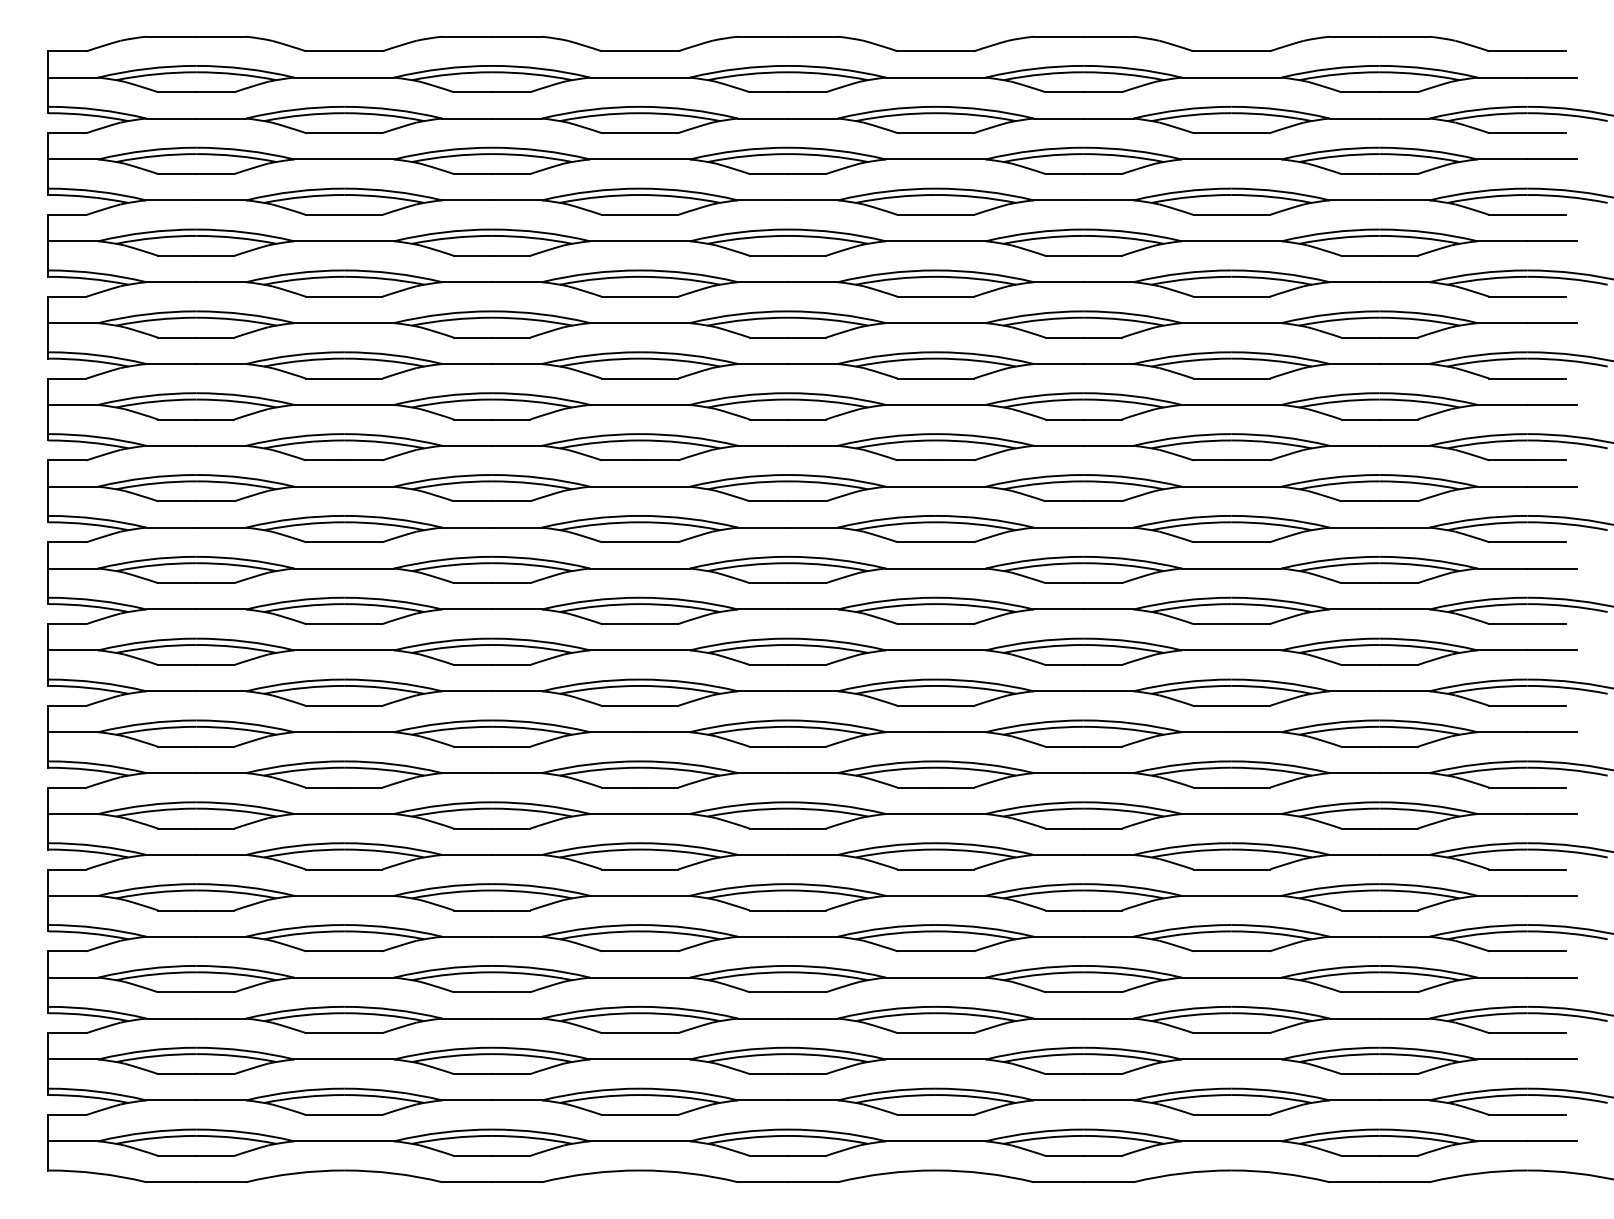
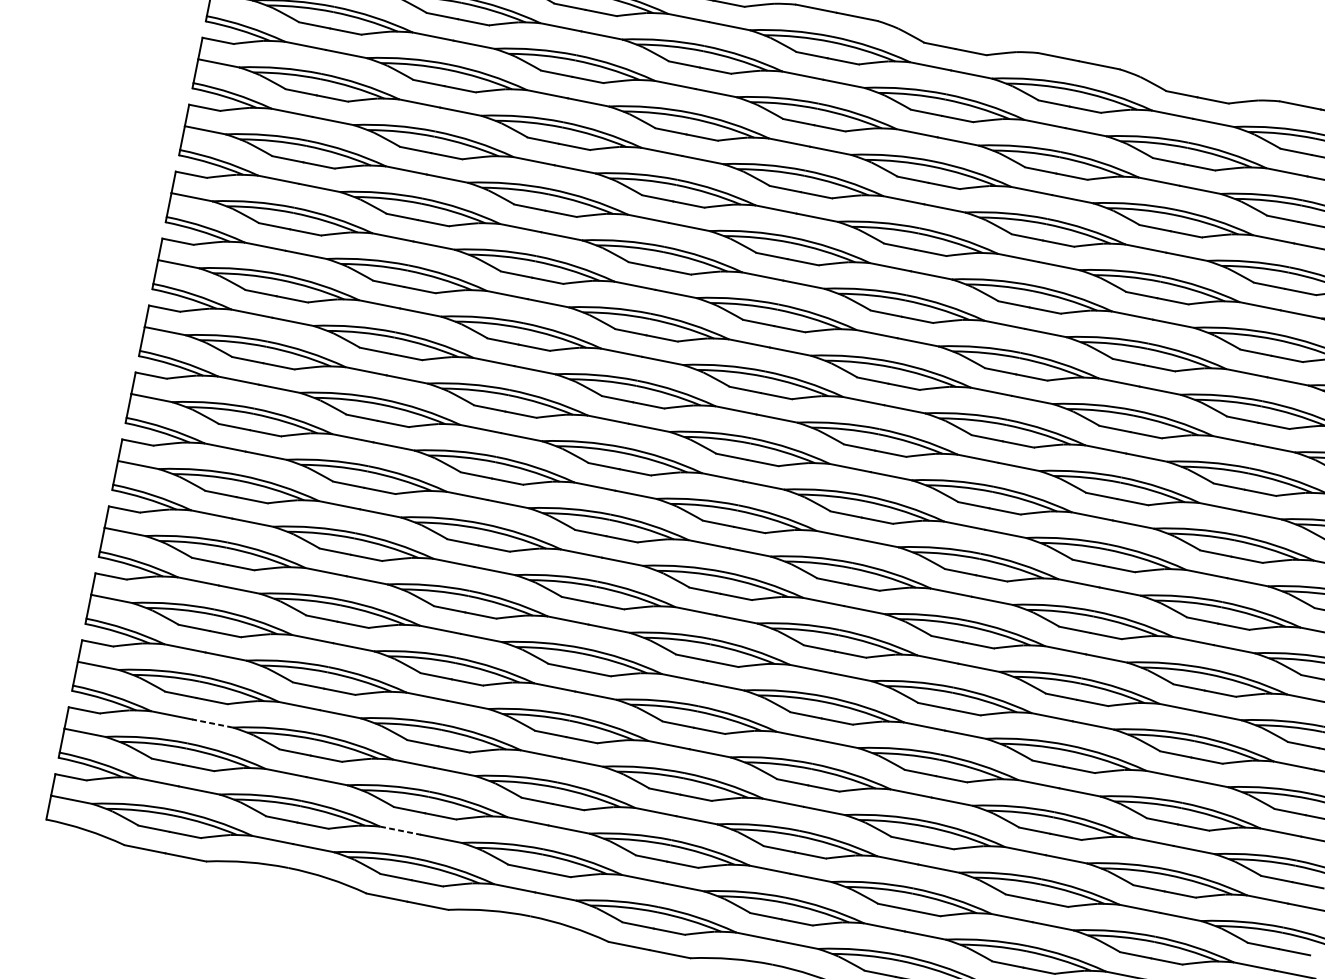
line: (221, 1018) -> (212, 723), solid -> dashed
line: (467, 1100) -> (400, 830), solid -> dashed

